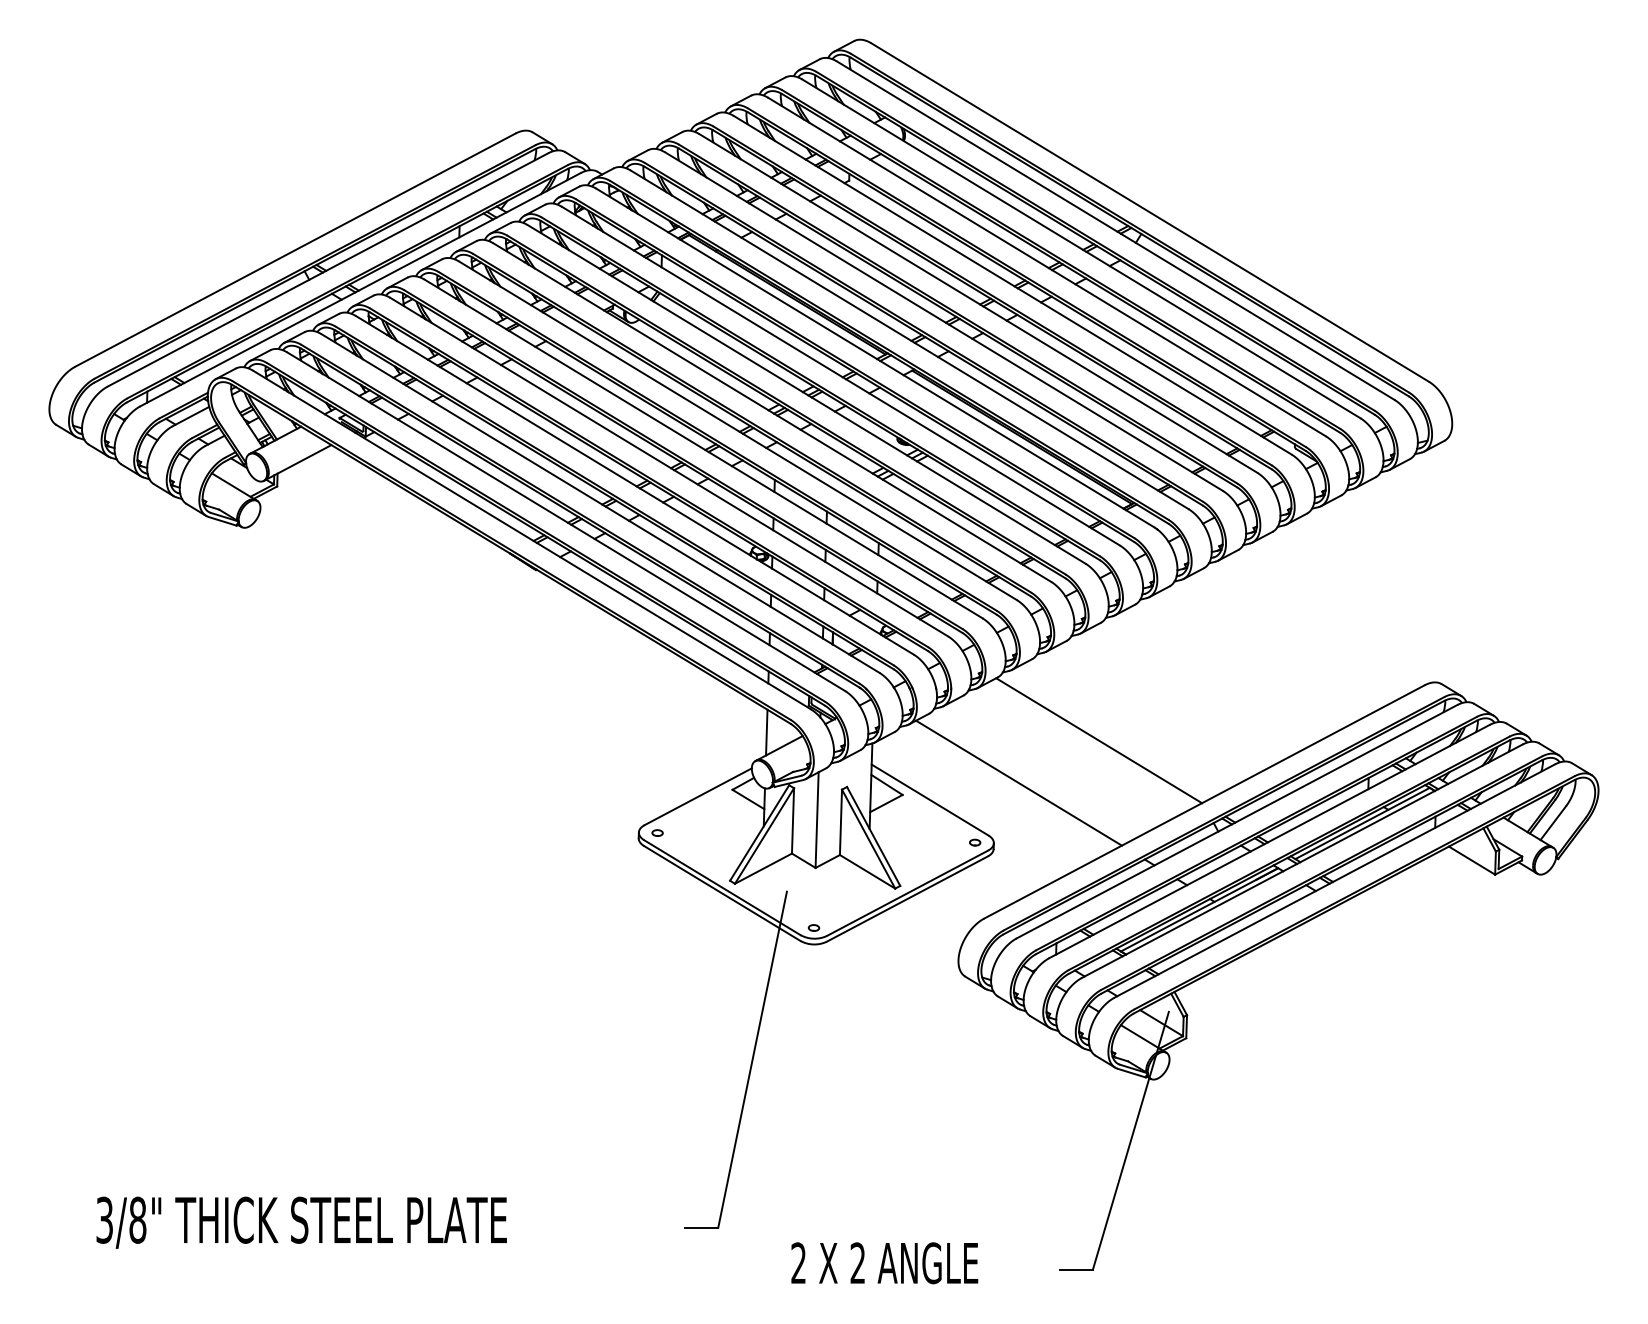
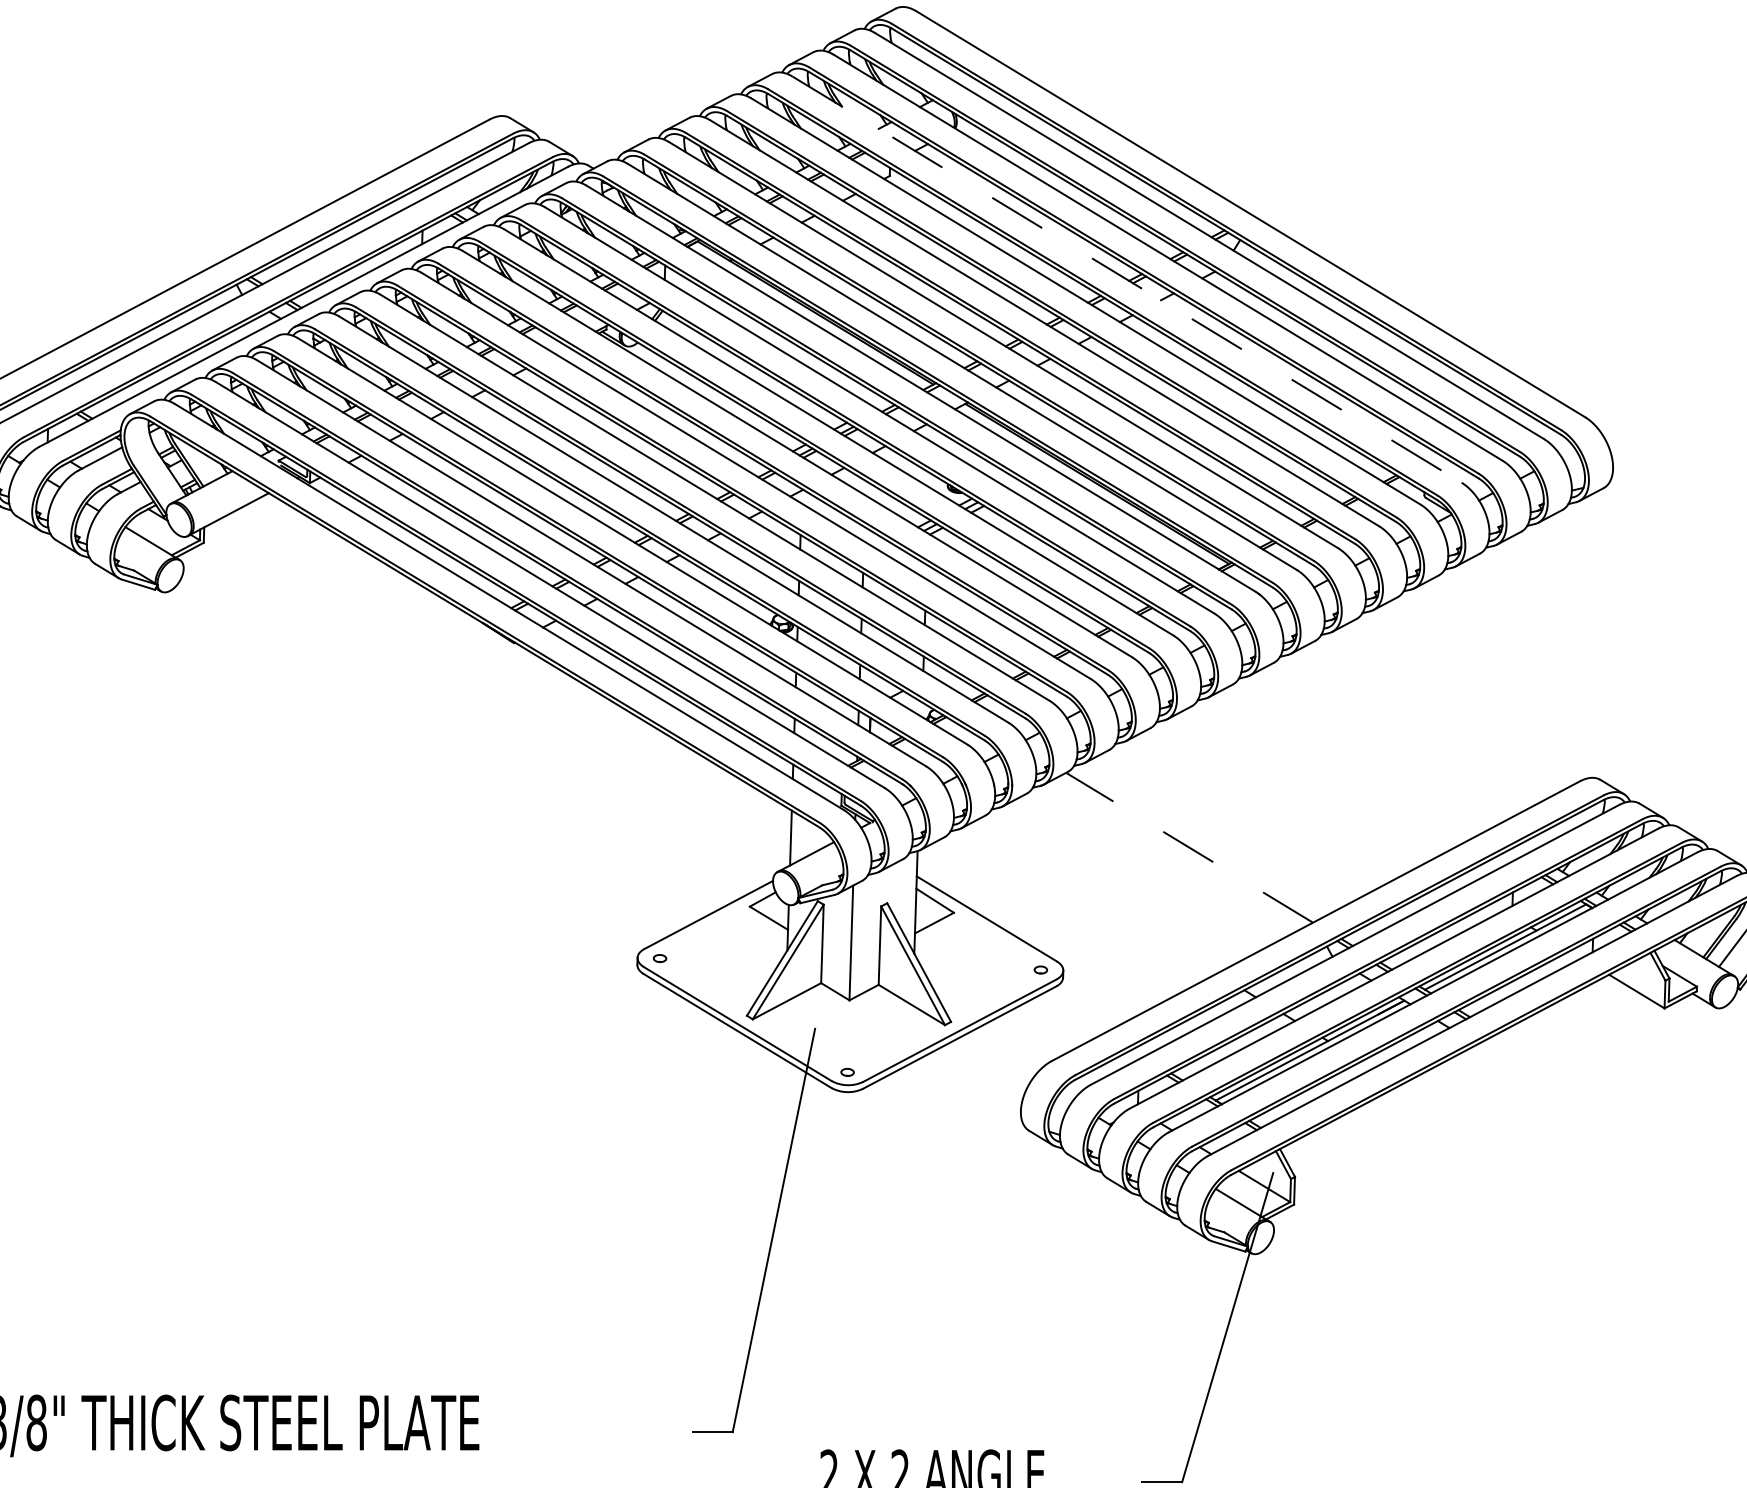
line: (1047, 267) -> (1127, 280), solid -> dashed
line: (1098, 740) -> (1188, 847), solid -> dashed
line: (1018, 782) -> (1092, 897), removed

